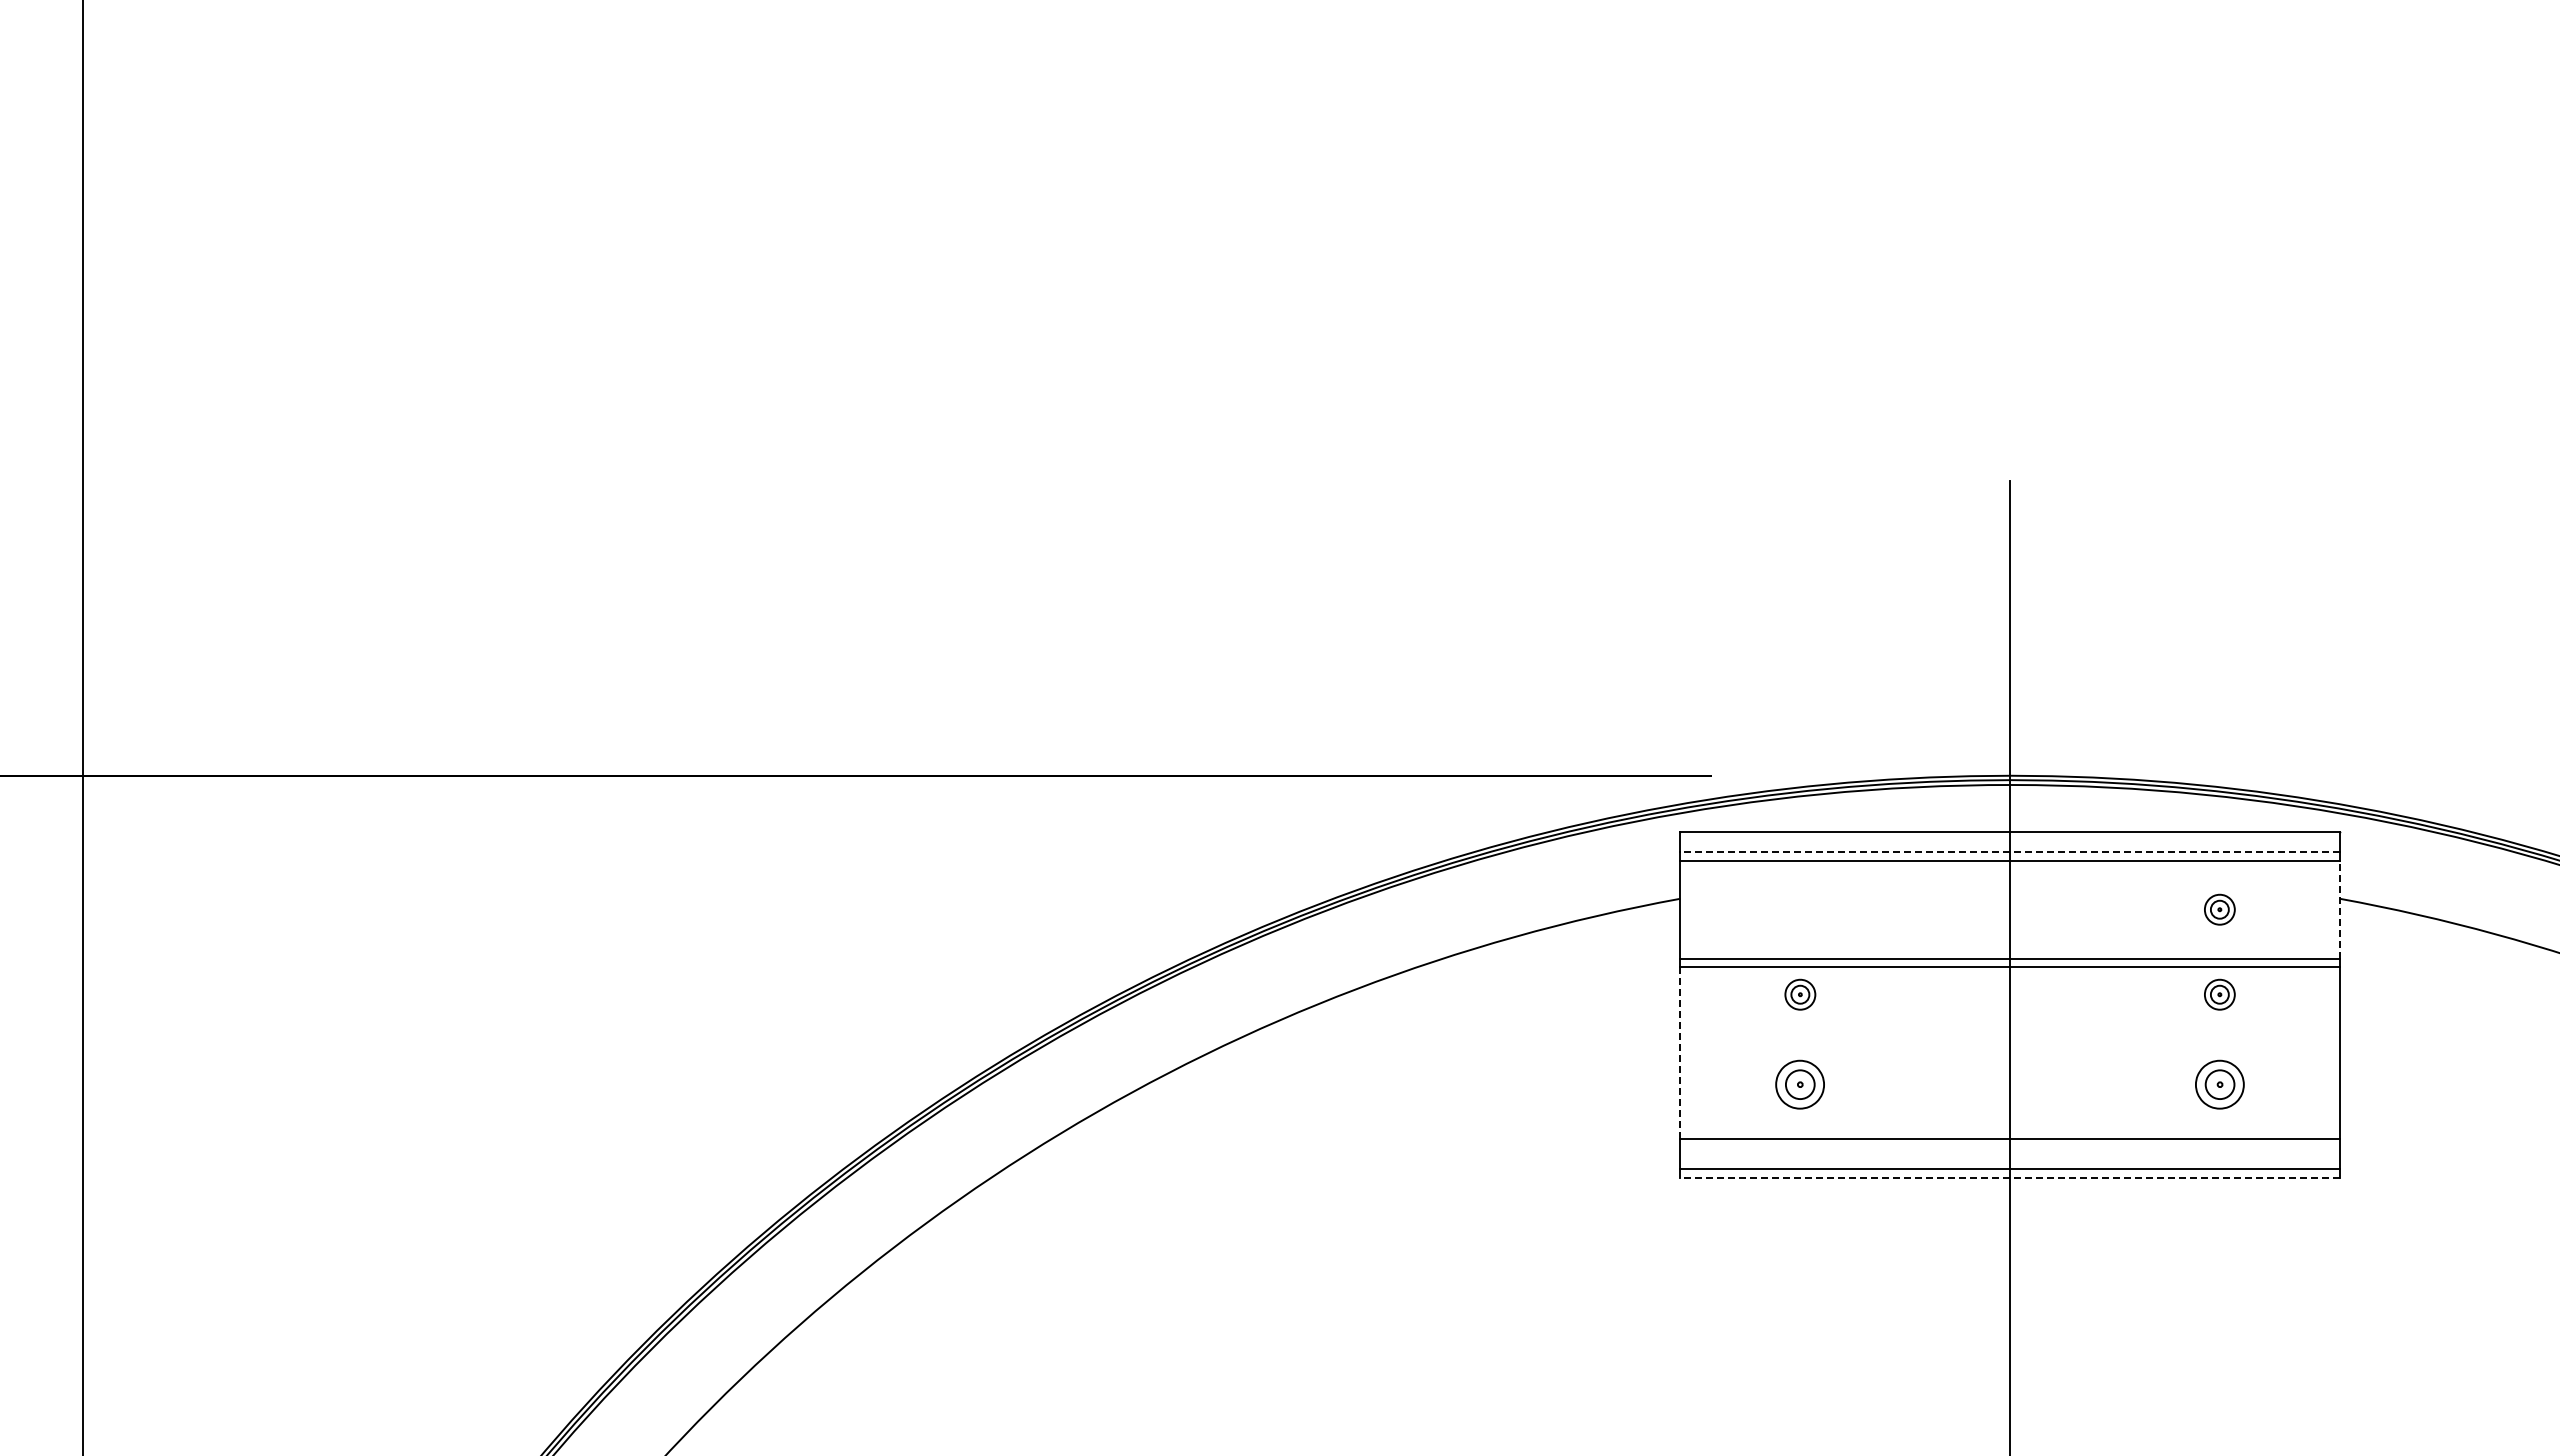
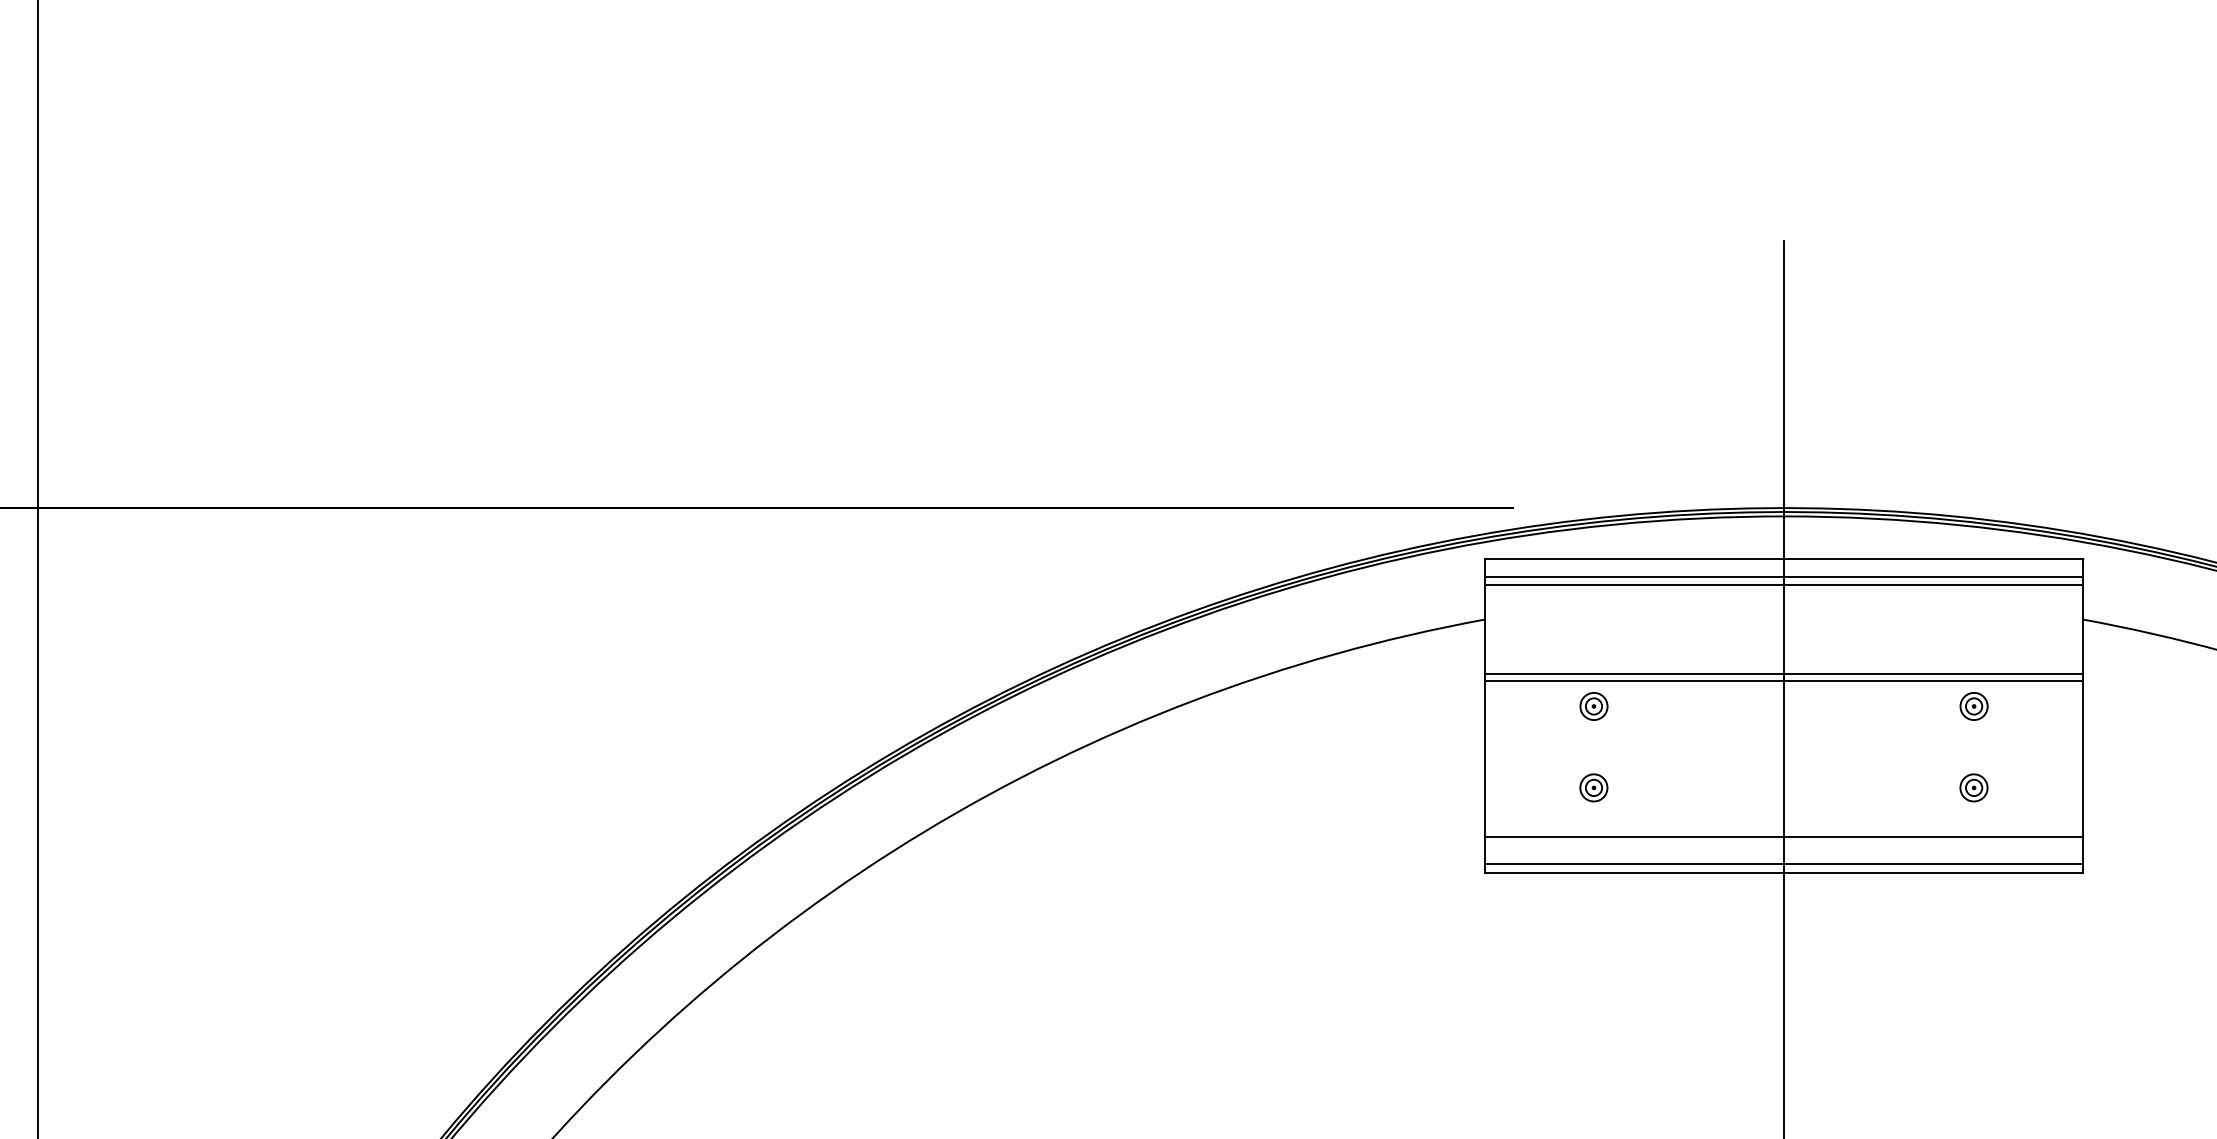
line: (2010, 851) -> (1784, 576), dashed -> solid
part: (2219, 909) -> (1973, 629), removed
line: (2339, 909) -> (2082, 629), dashed -> solid
line: (1680, 1052) -> (1485, 758), dashed -> solid
part: (1800, 1084) -> (1594, 787), size x0.62
part: (2219, 1084) -> (1973, 787), size x0.62
line: (2010, 1178) -> (1784, 872), dashed -> solid

